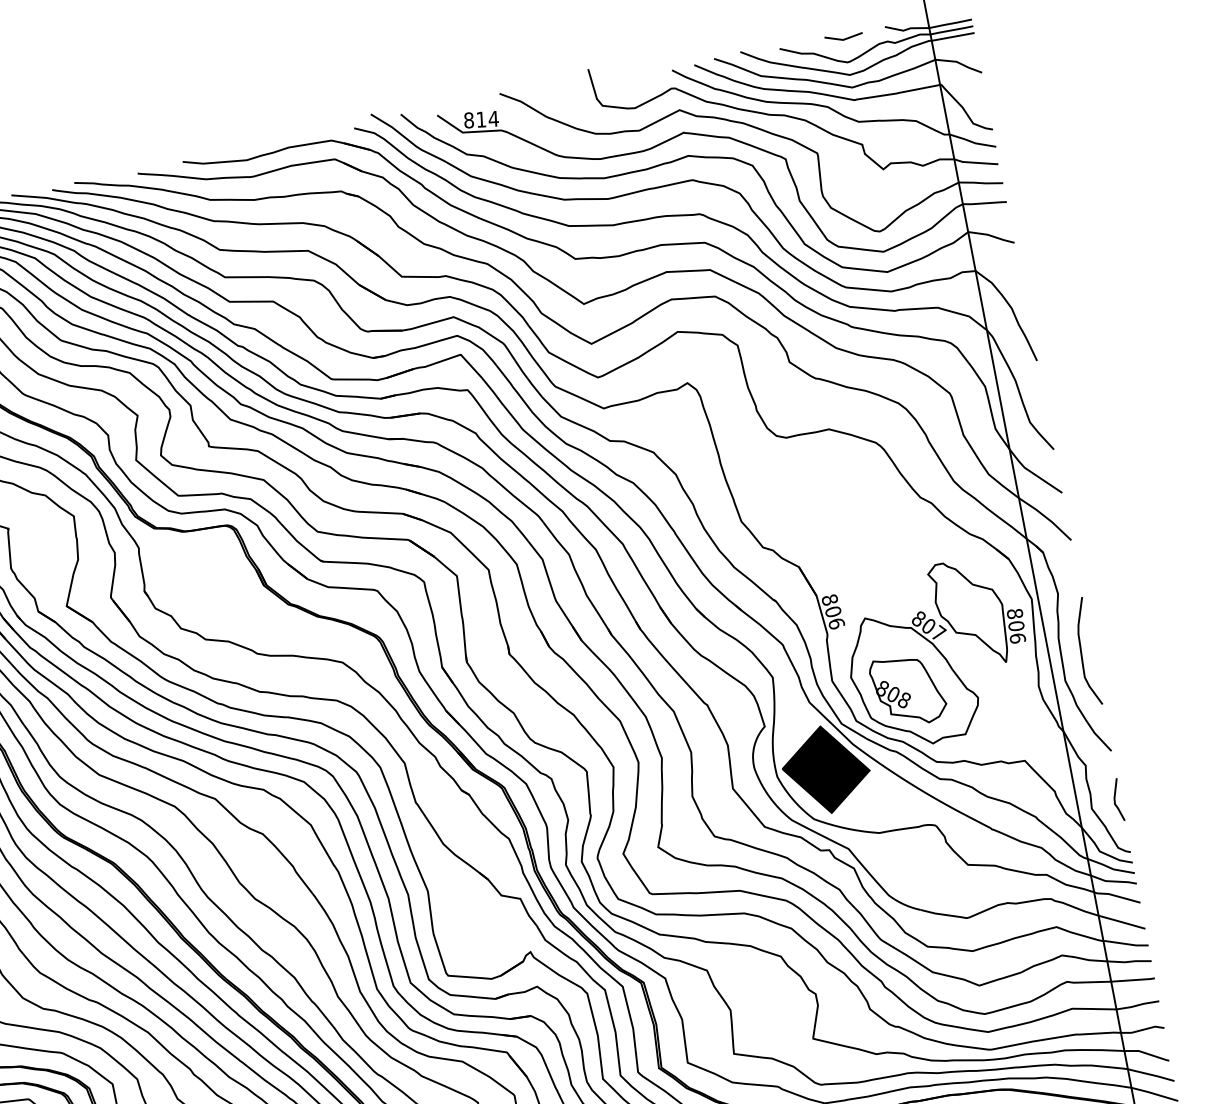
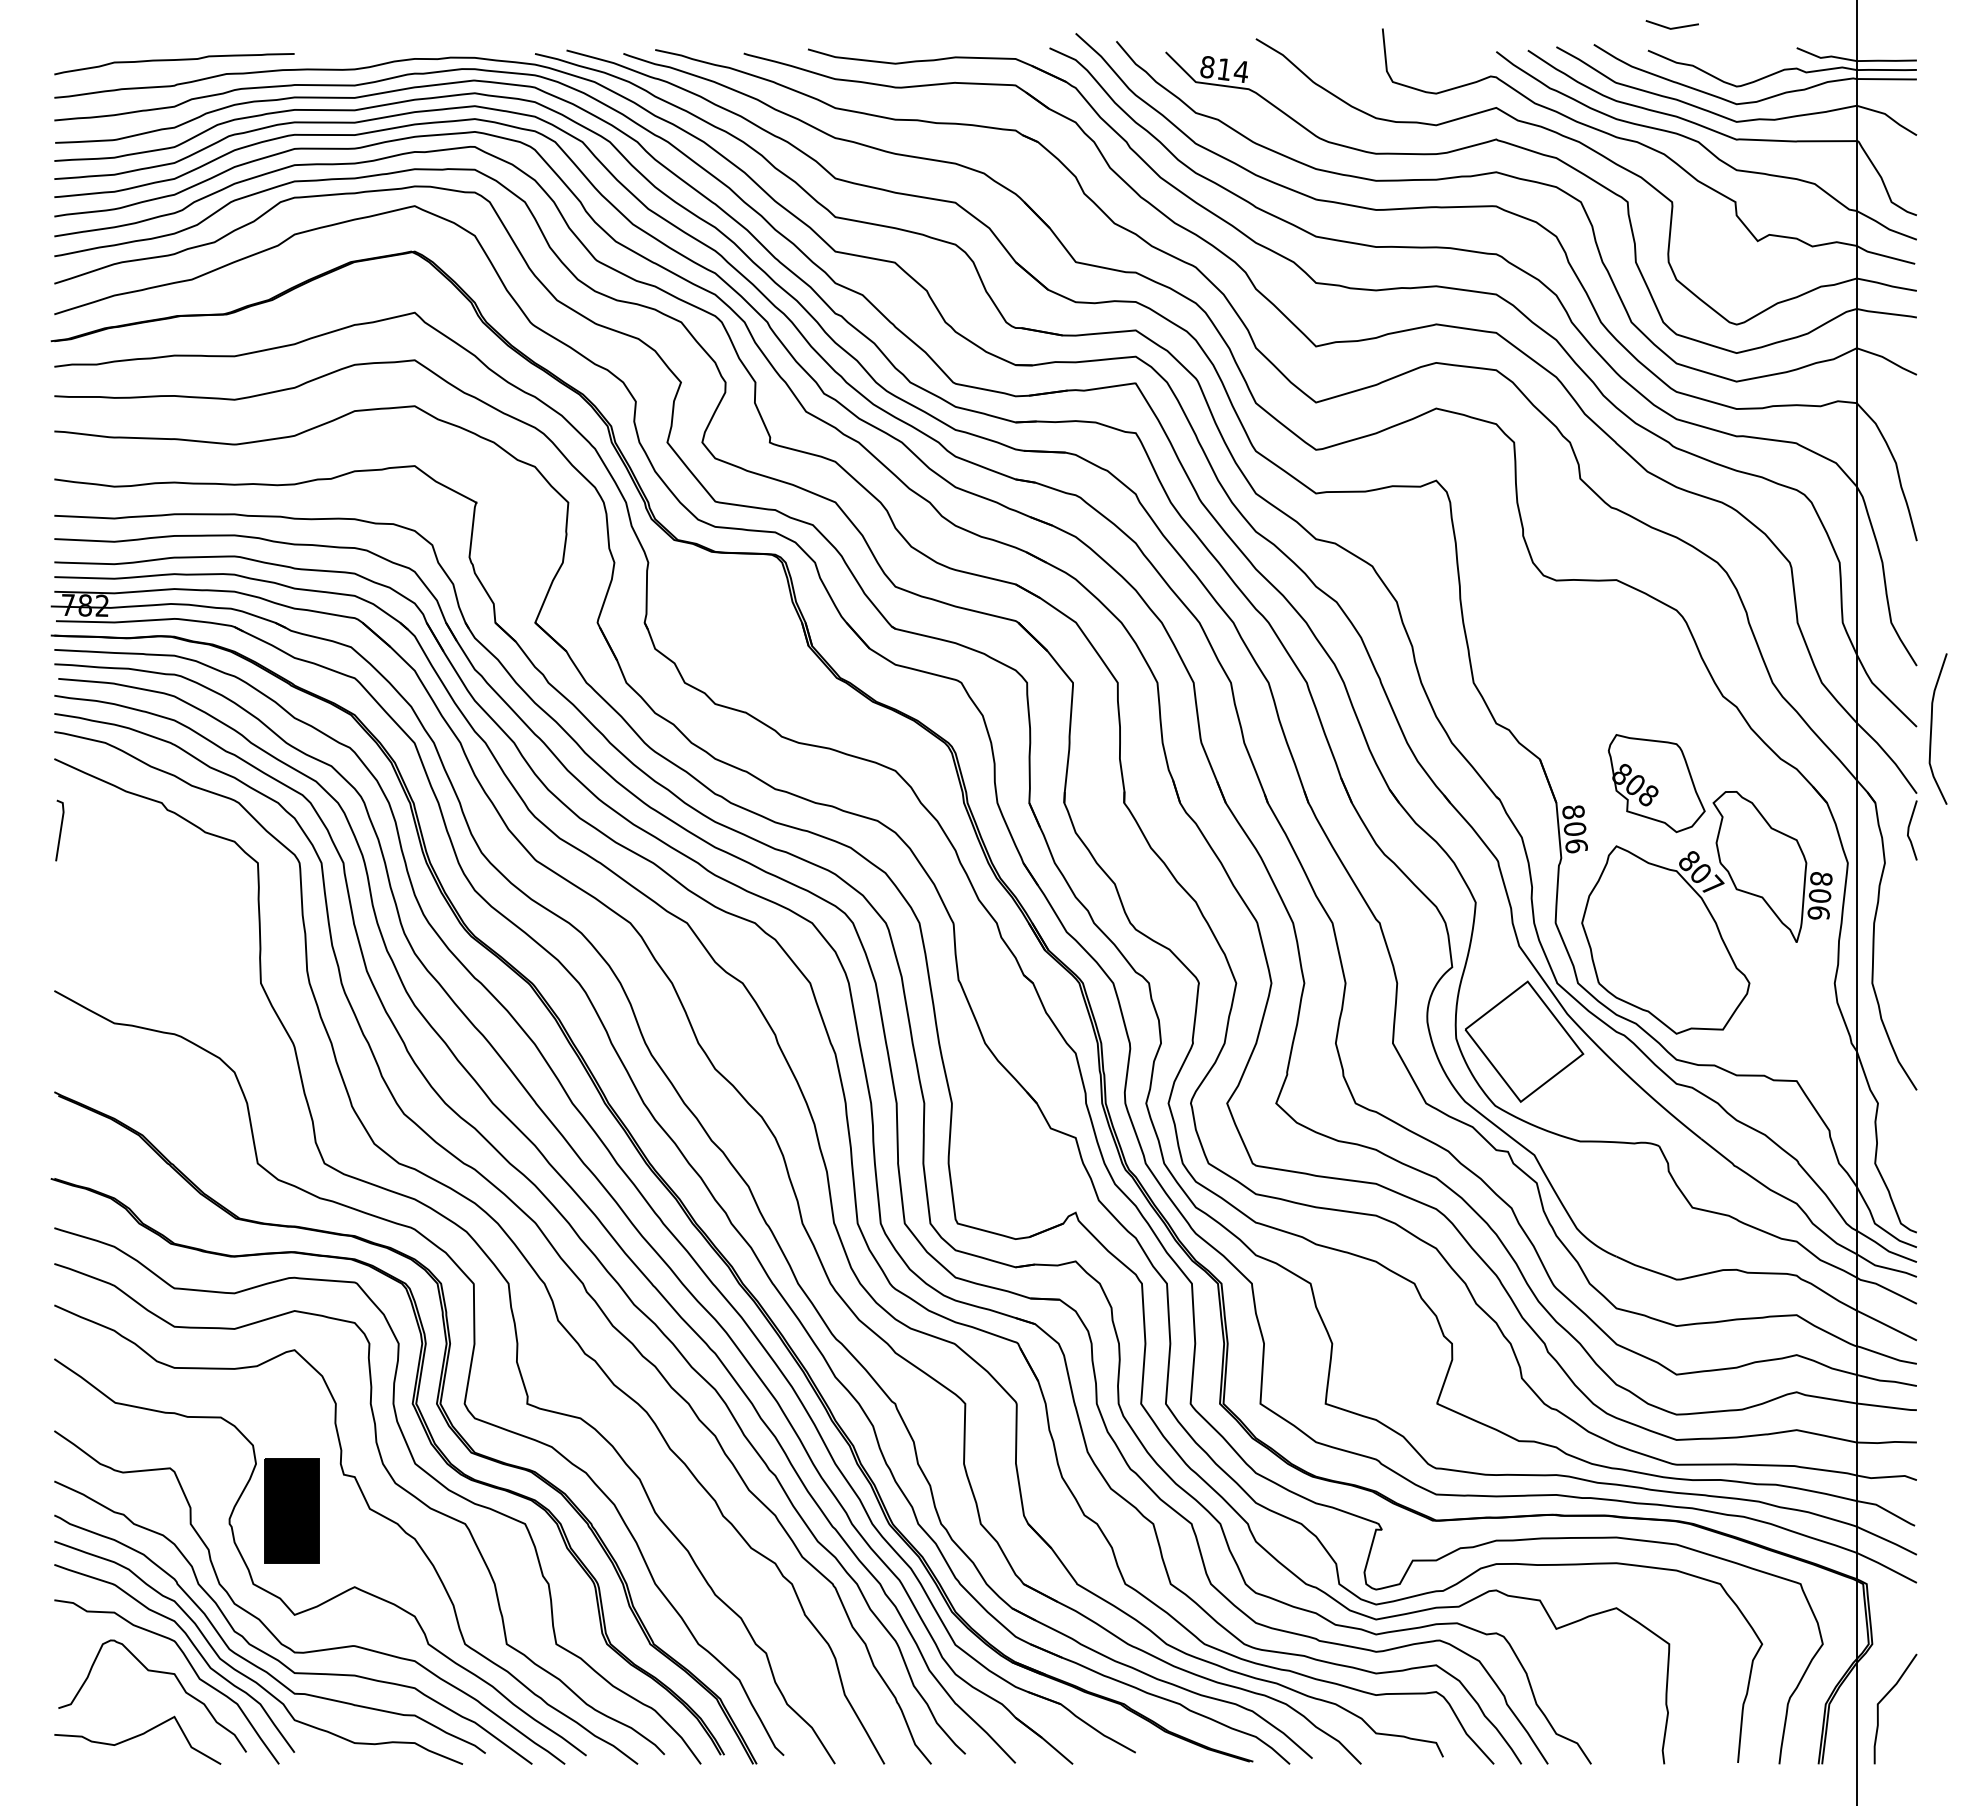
line: (843, 38) -> (1671, 27), moved
curve: (1082, 652) -> (1932, 728), moved
part: (908, 690) -> (1656, 783), moved
fill: (826, 769) -> (1524, 1041), removed
line: (1115, 800) -> (1909, 830), moved

